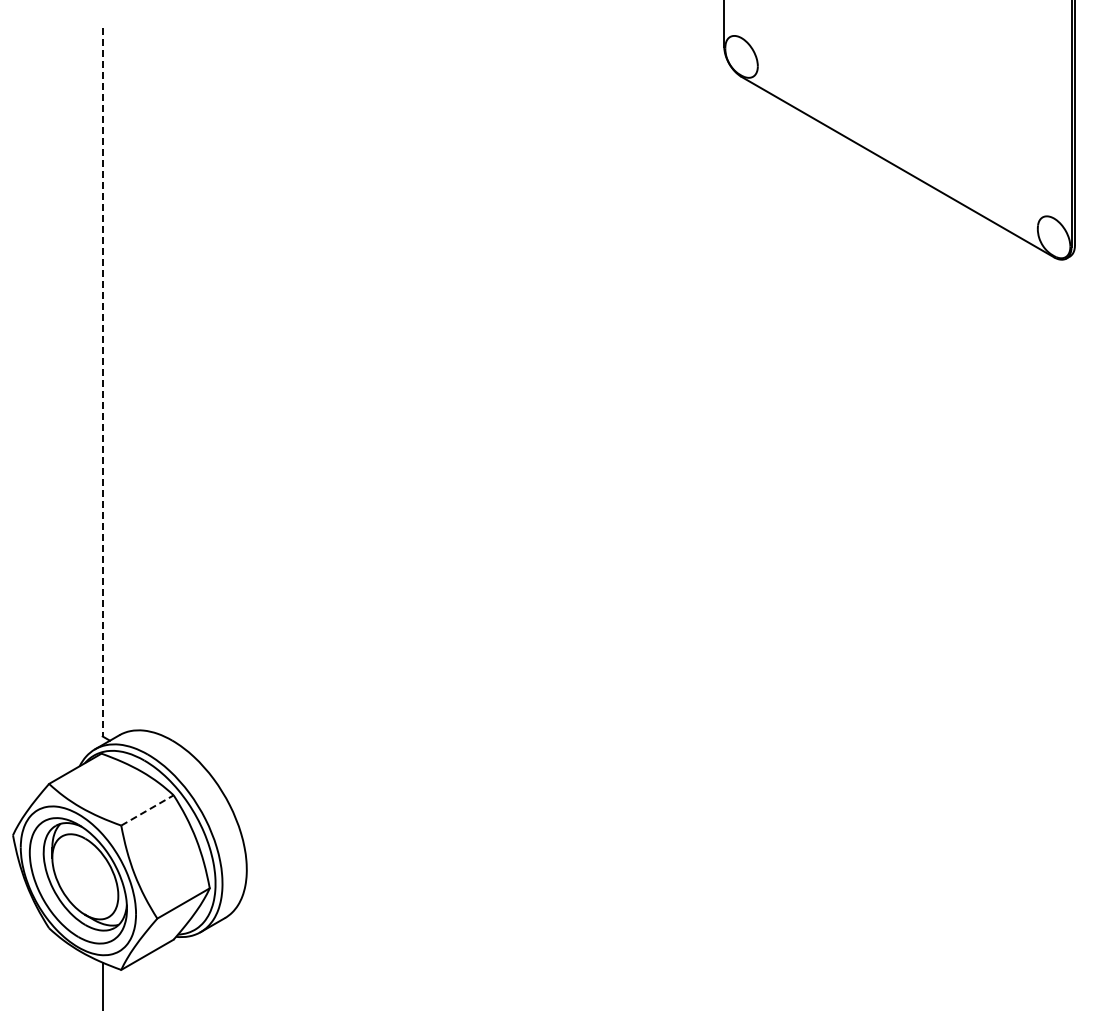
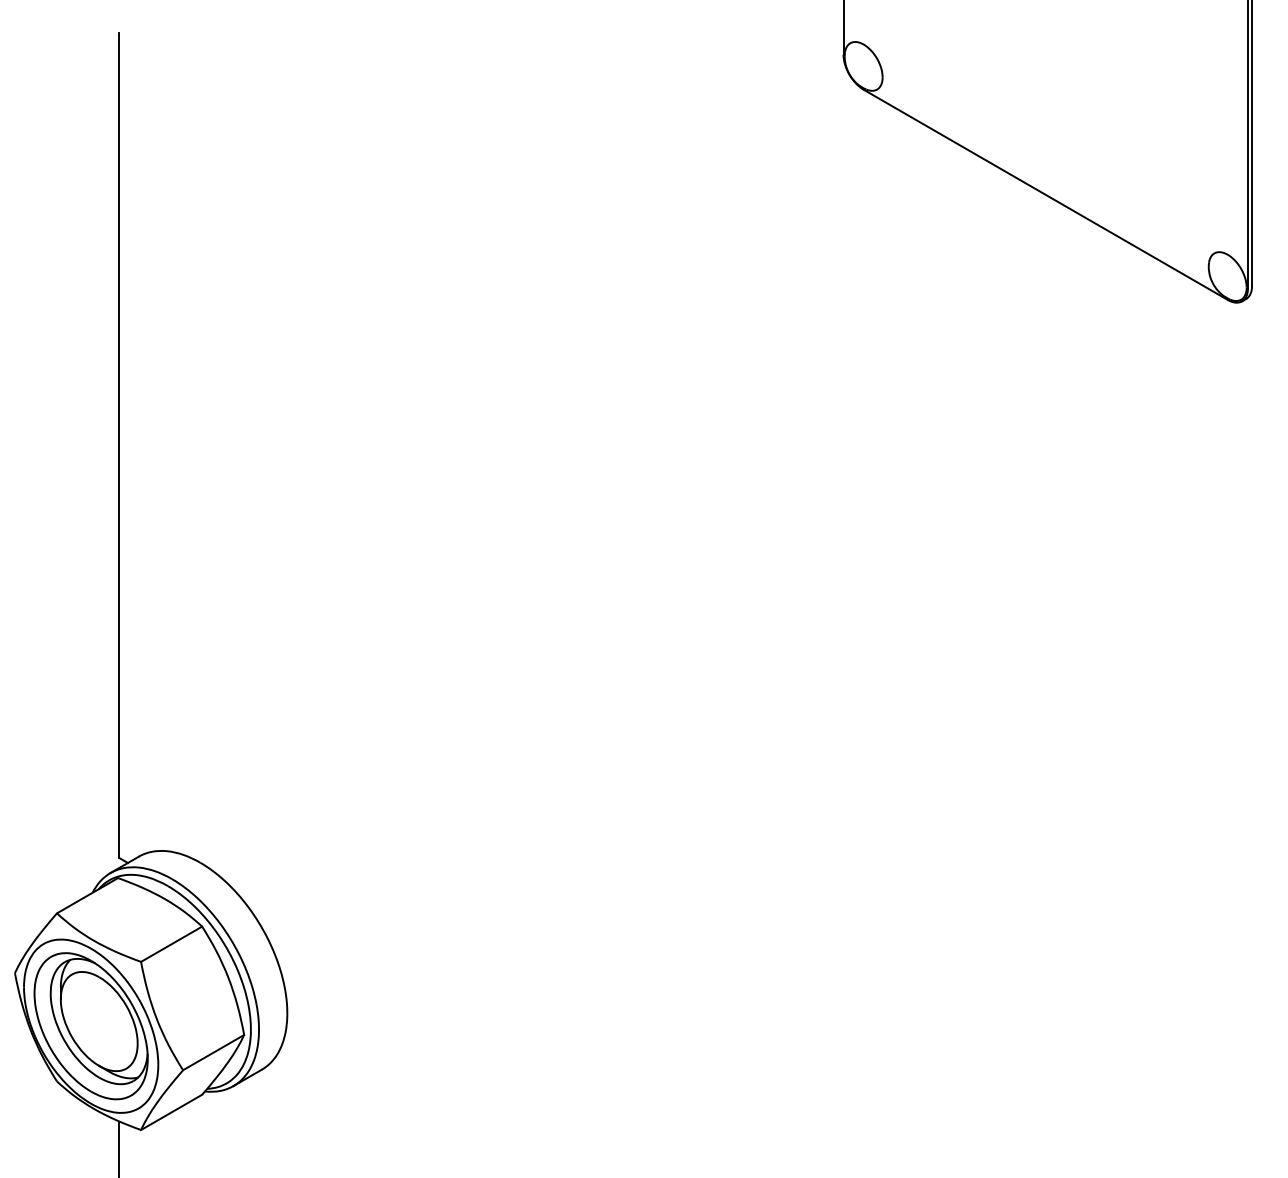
line: (102, 382) -> (119, 445), dashed -> solid
line: (147, 810) -> (171, 944), dashed -> solid

